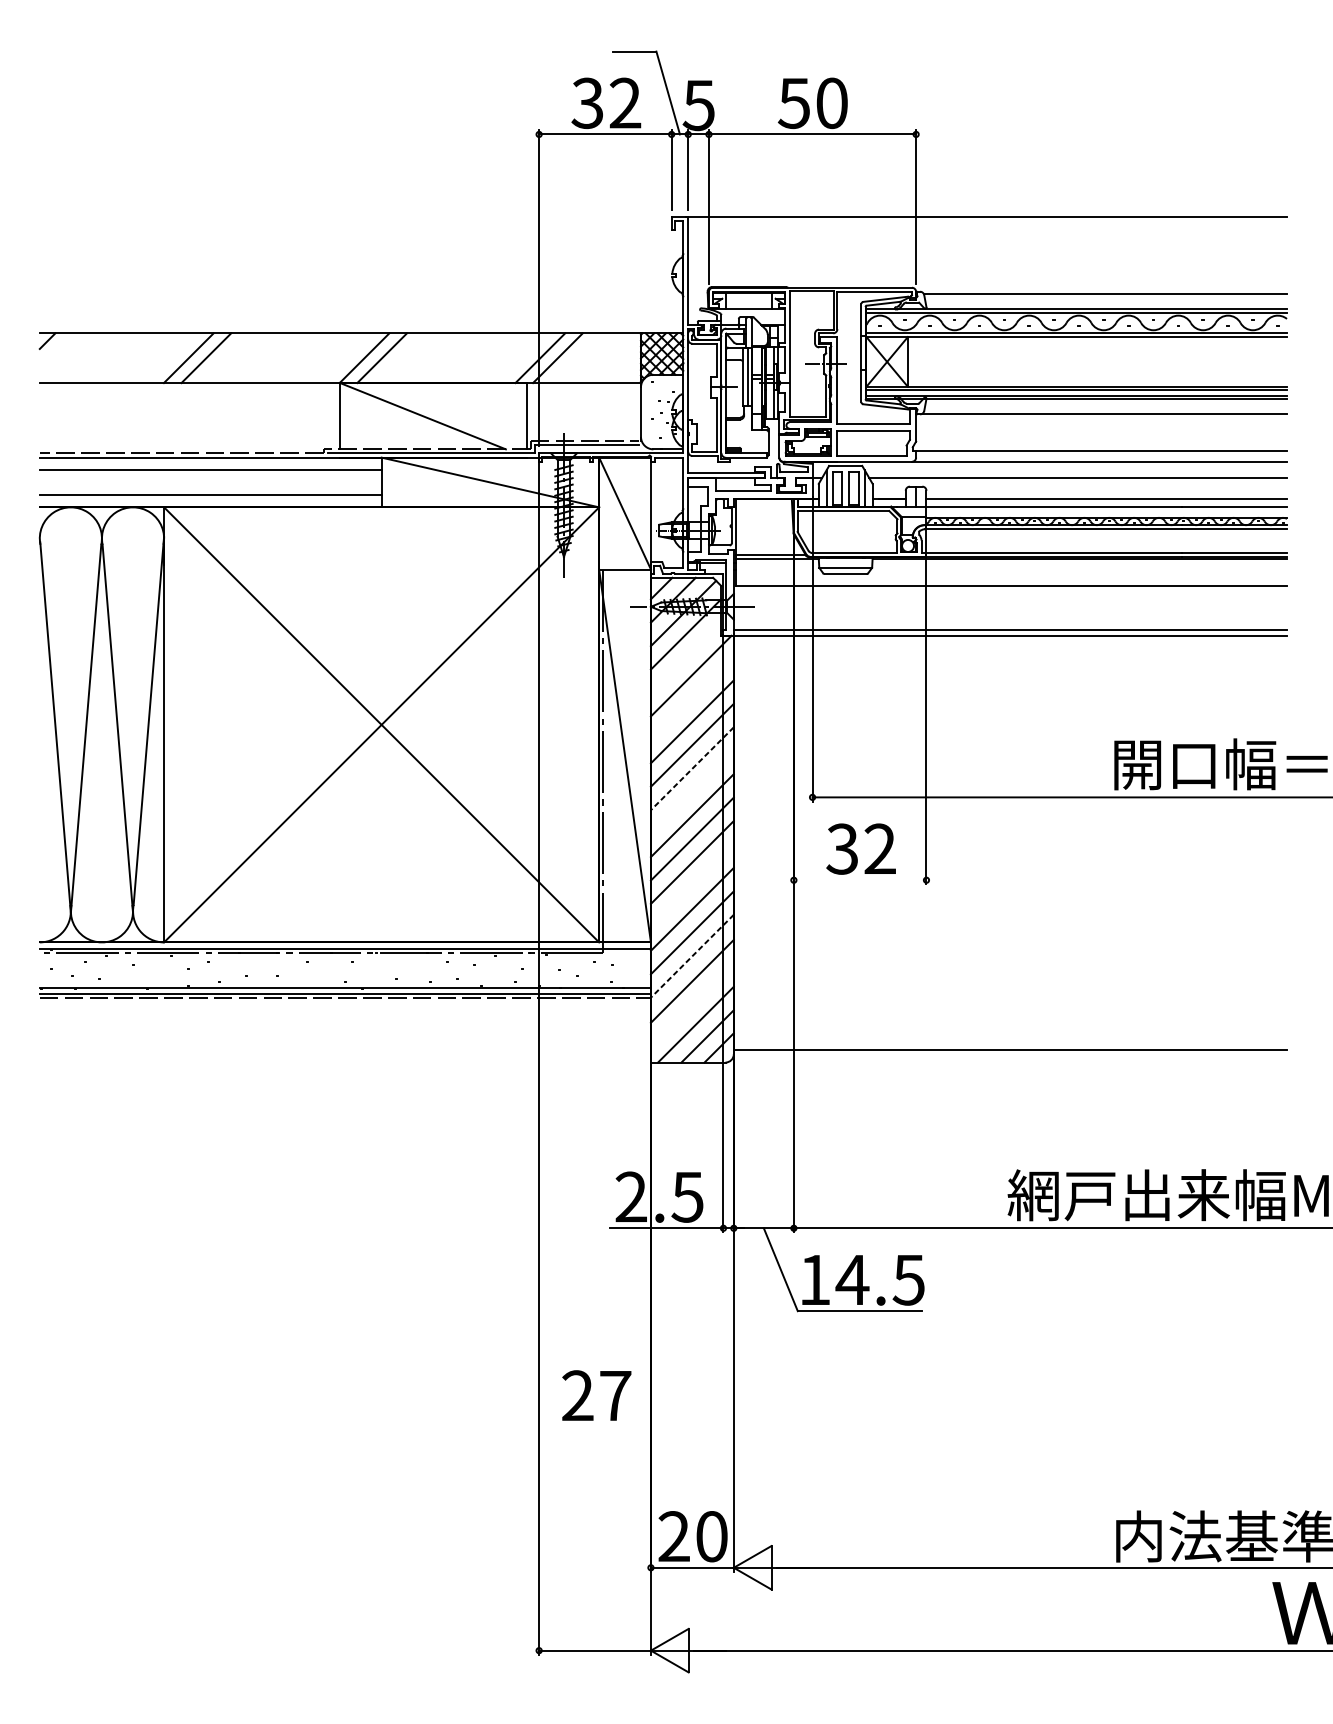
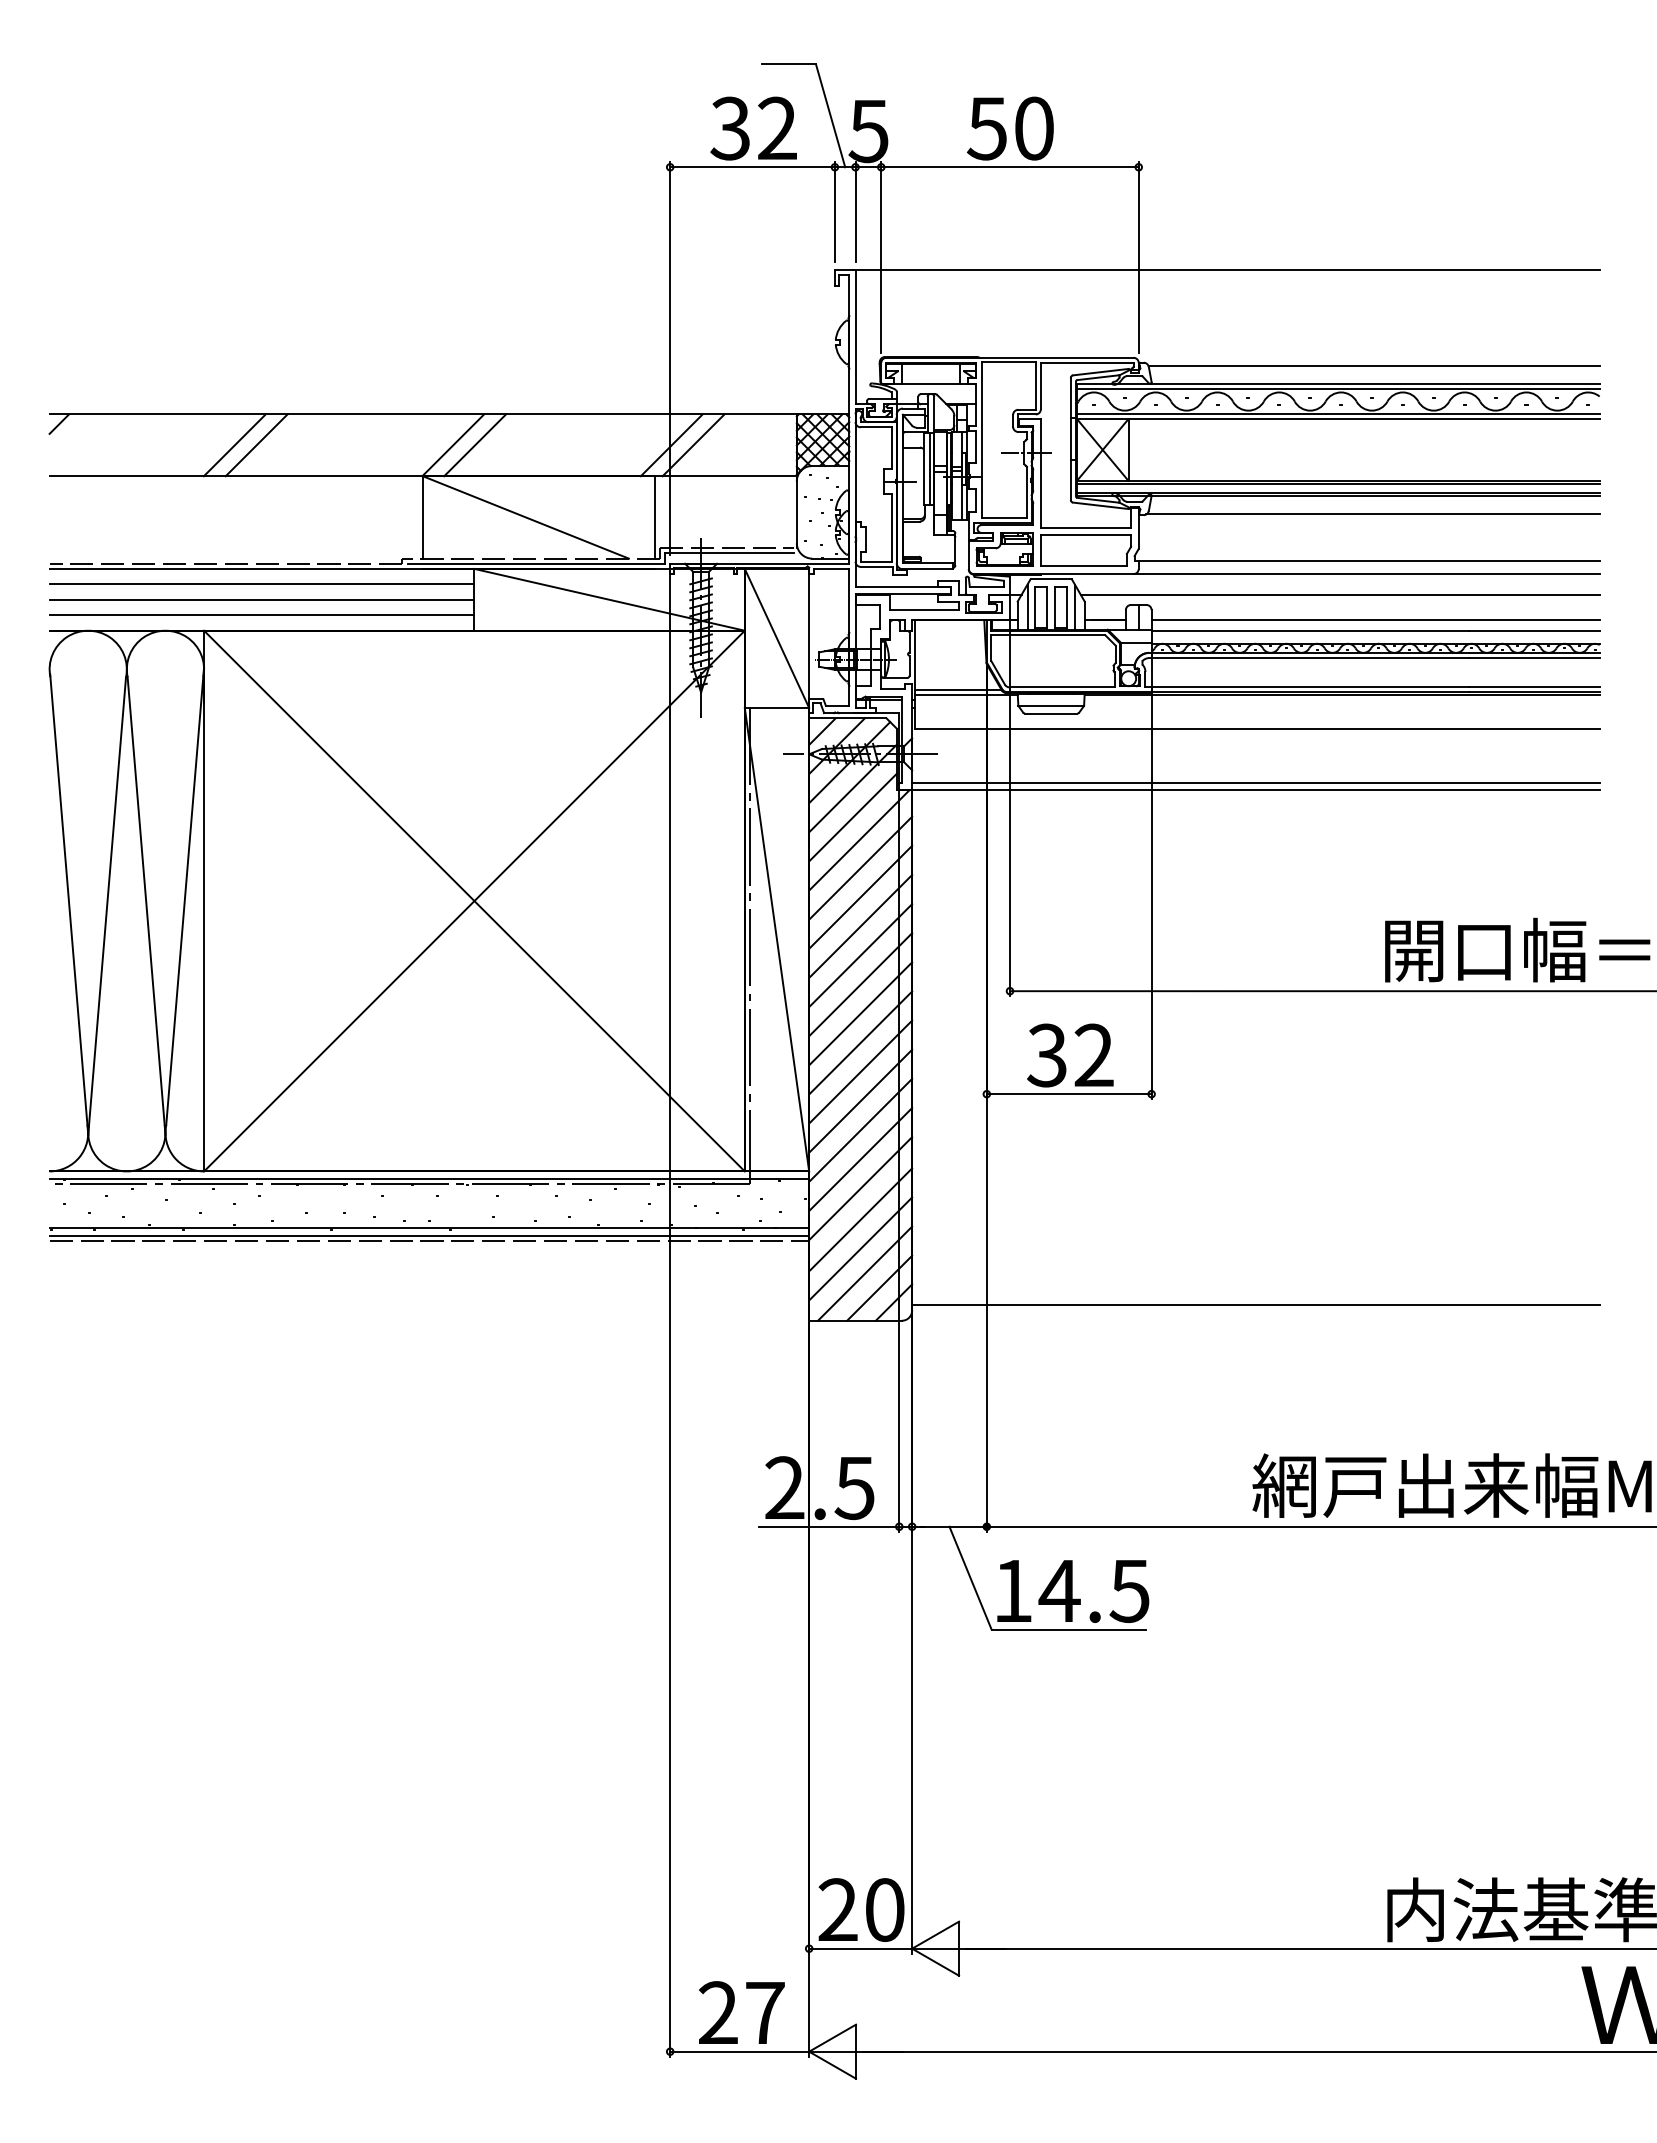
line: (210, 482) -> (261, 599), added
line: (685, 657) -> (852, 817), added
line: (692, 697) -> (860, 867), added
line: (692, 768) -> (860, 955), dashed -> solid
line: (692, 791) -> (860, 984), added
line: (859, 880) -> (1068, 1094), added
line: (692, 885) -> (860, 1100), added
line: (692, 956) -> (860, 1188), dashed -> solid
line: (692, 1004) -> (860, 1248), added
text: (596, 1395) -> (741, 2012), moved

